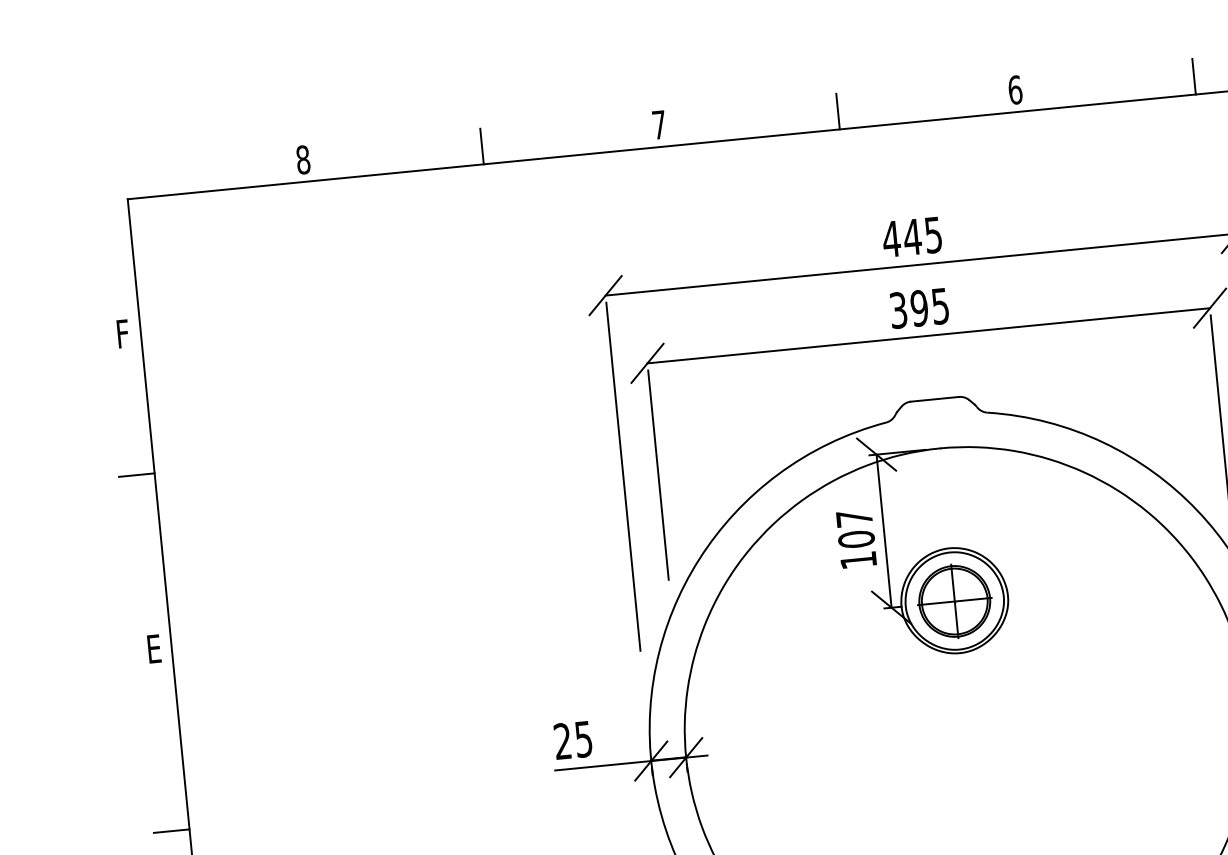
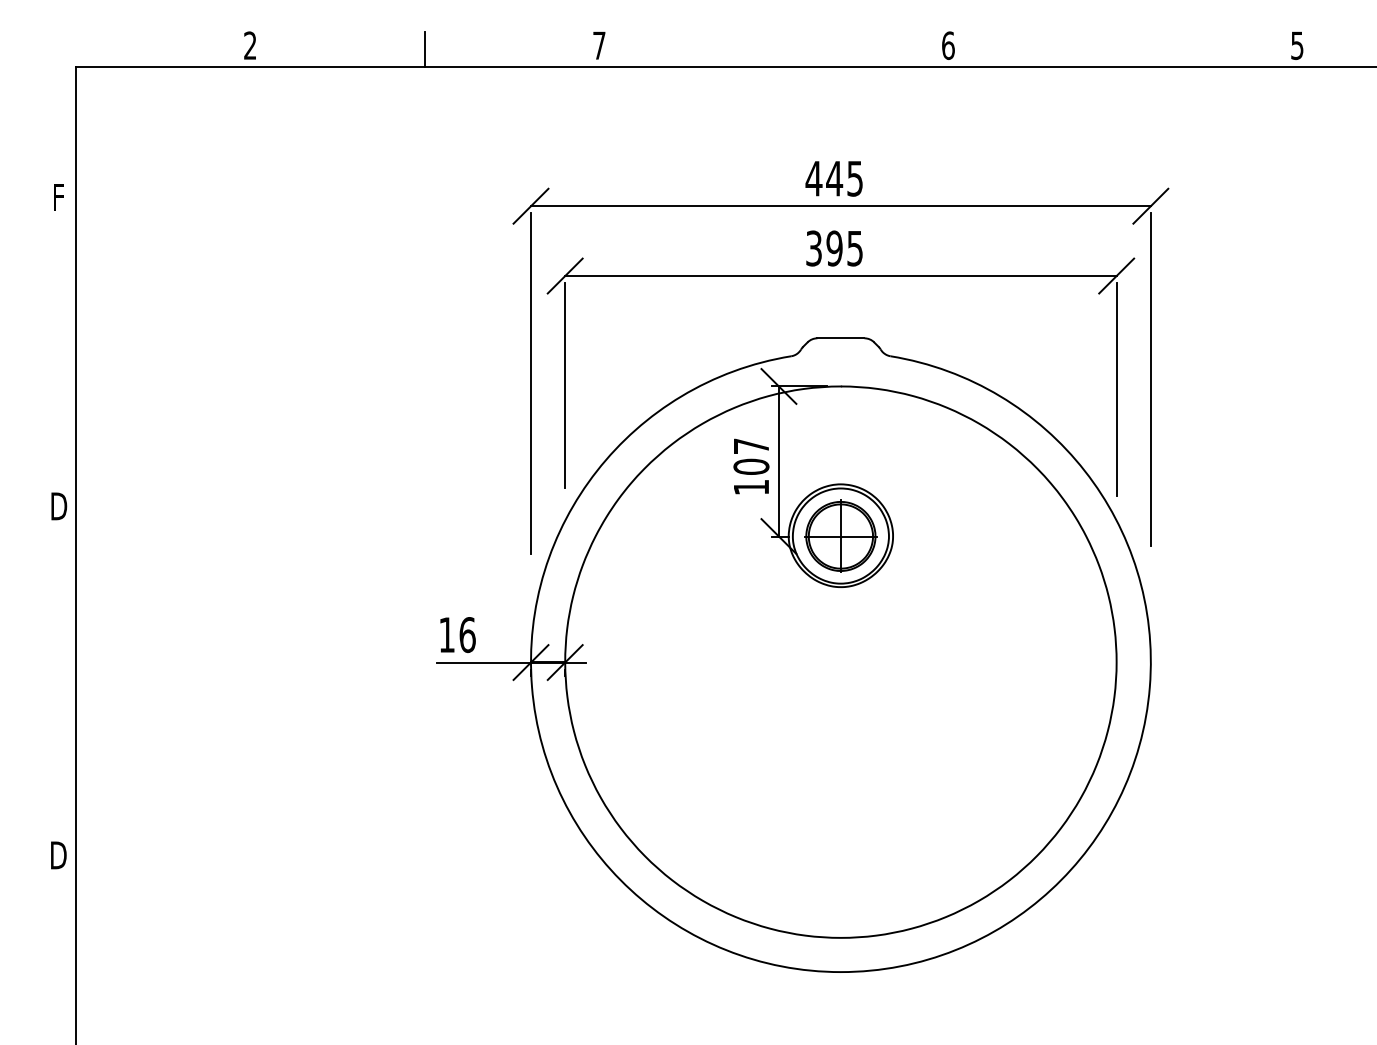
line: (1194, 76) -> (1123, 49), removed
line: (838, 111) -> (774, 49), removed
text: (303, 159) -> (250, 45), 8 -> 2
line: (136, 474) -> (58, 335), removed
text: (154, 649) -> (59, 506), E -> D
text: (573, 740) -> (457, 635), 25 -> 16
line: (171, 830) -> (58, 684), removed

